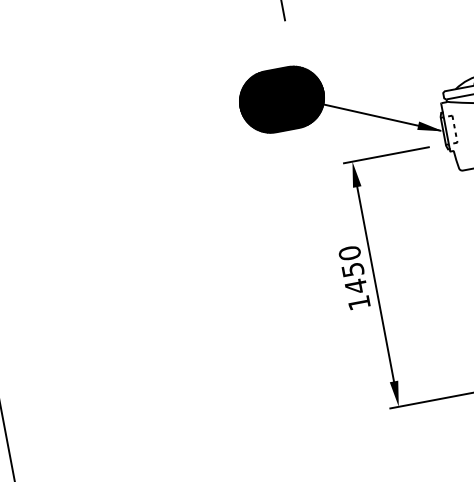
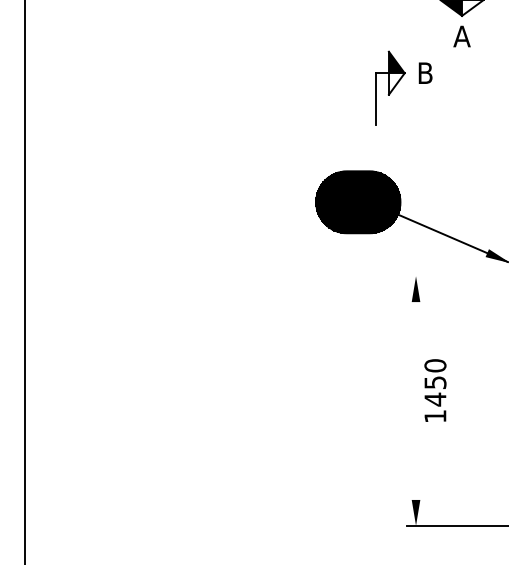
line: (386, 155) -> (450, 276), removed
text: (354, 277) -> (435, 390), moved
line: (375, 283) -> (416, 400), removed

